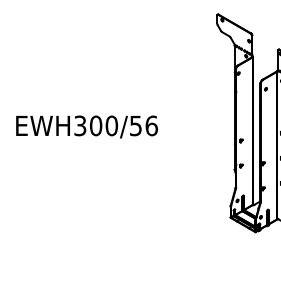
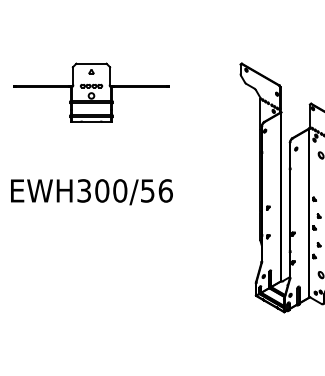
part: (86, 39) -> (91, 92), added

